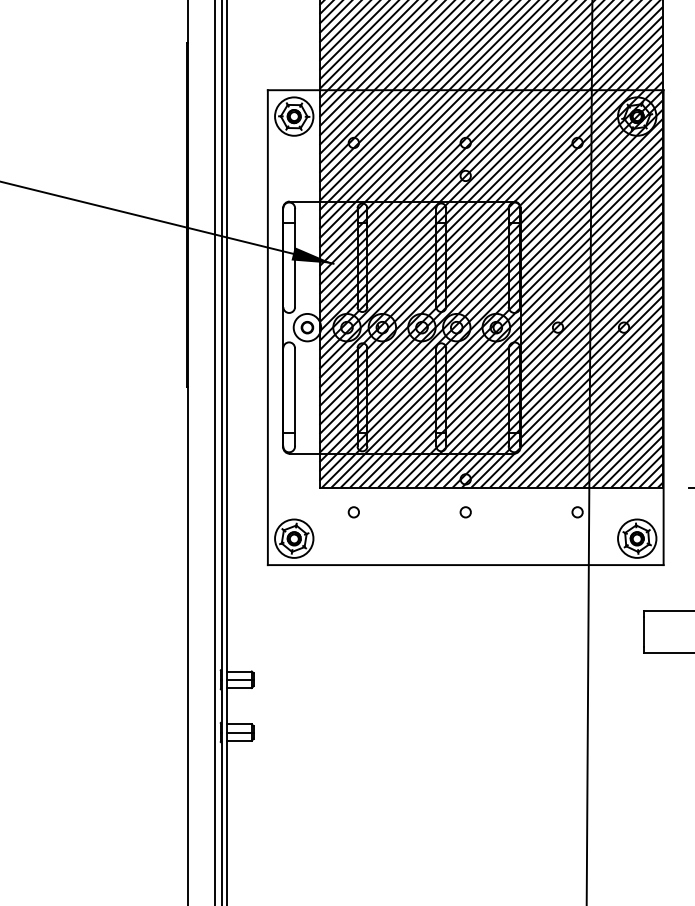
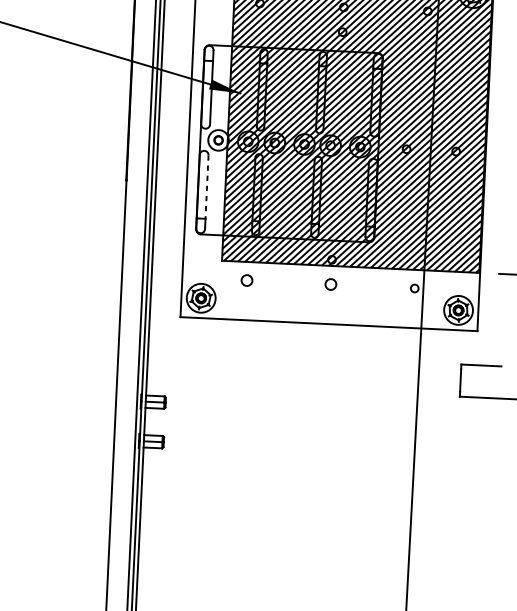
line: (295, 391) -> (207, 187), solid -> dashed
circle: (353, 512) -> (246, 280), size x1.4
circle: (465, 512) -> (330, 284), size x1.4

